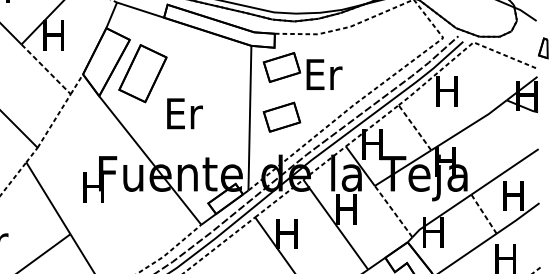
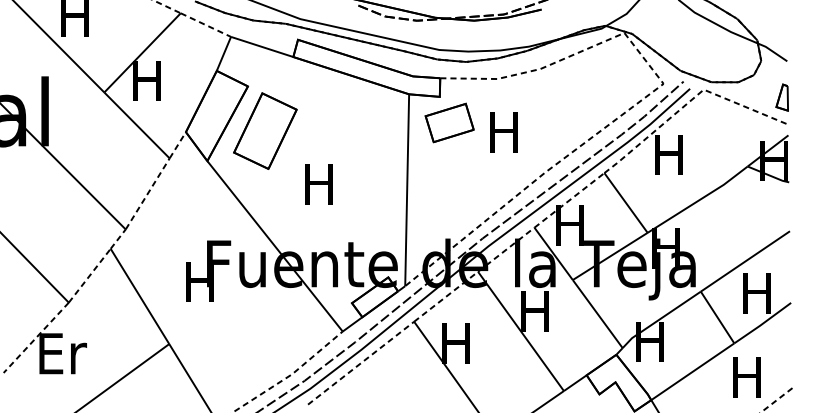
part: (542, 48) -> (781, 97), moved
line: (46, 69) -> (137, 125), dashed -> solid
text: (324, 74) -> (505, 132), Er -> H
text: (184, 113) -> (320, 184), Er -> H
part: (281, 116) -> (449, 188), removed
line: (415, 127) -> (626, 202), dashed -> solid
line: (393, 211) -> (597, 313), dashed -> solid
line: (483, 214) -> (717, 317), dashed -> solid

